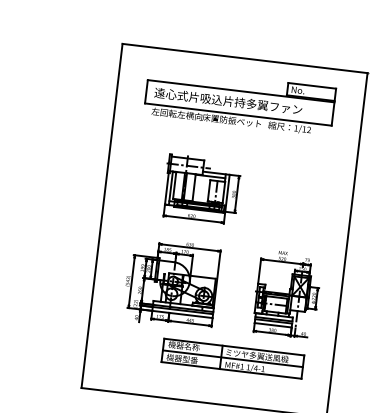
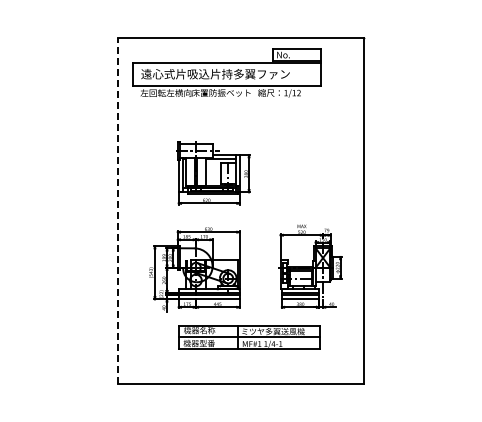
part: (239, 100) -> (226, 72), moved
line: (101, 215) -> (117, 210), solid -> dashed
part: (232, 358) -> (249, 337), moved

